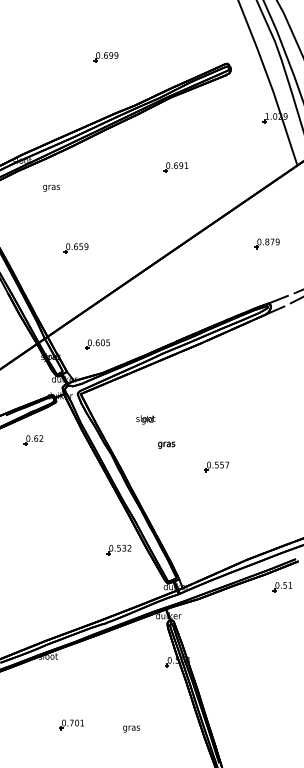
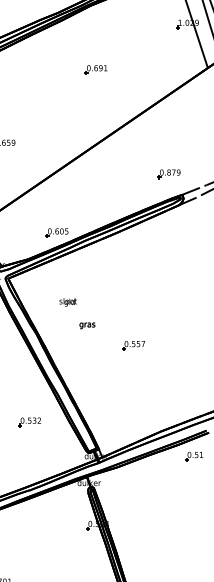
part: (266, 243) -> (168, 173), moved
part: (97, 344) -> (56, 232), moved
part: (118, 549) -> (29, 421), moved

